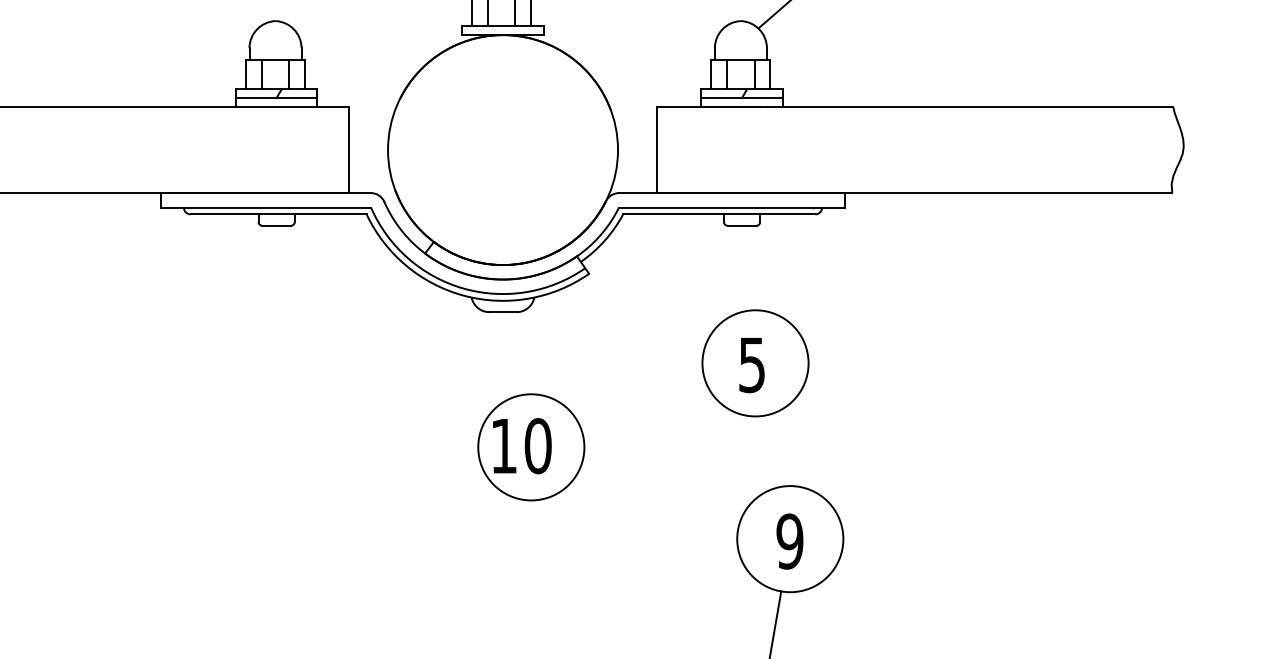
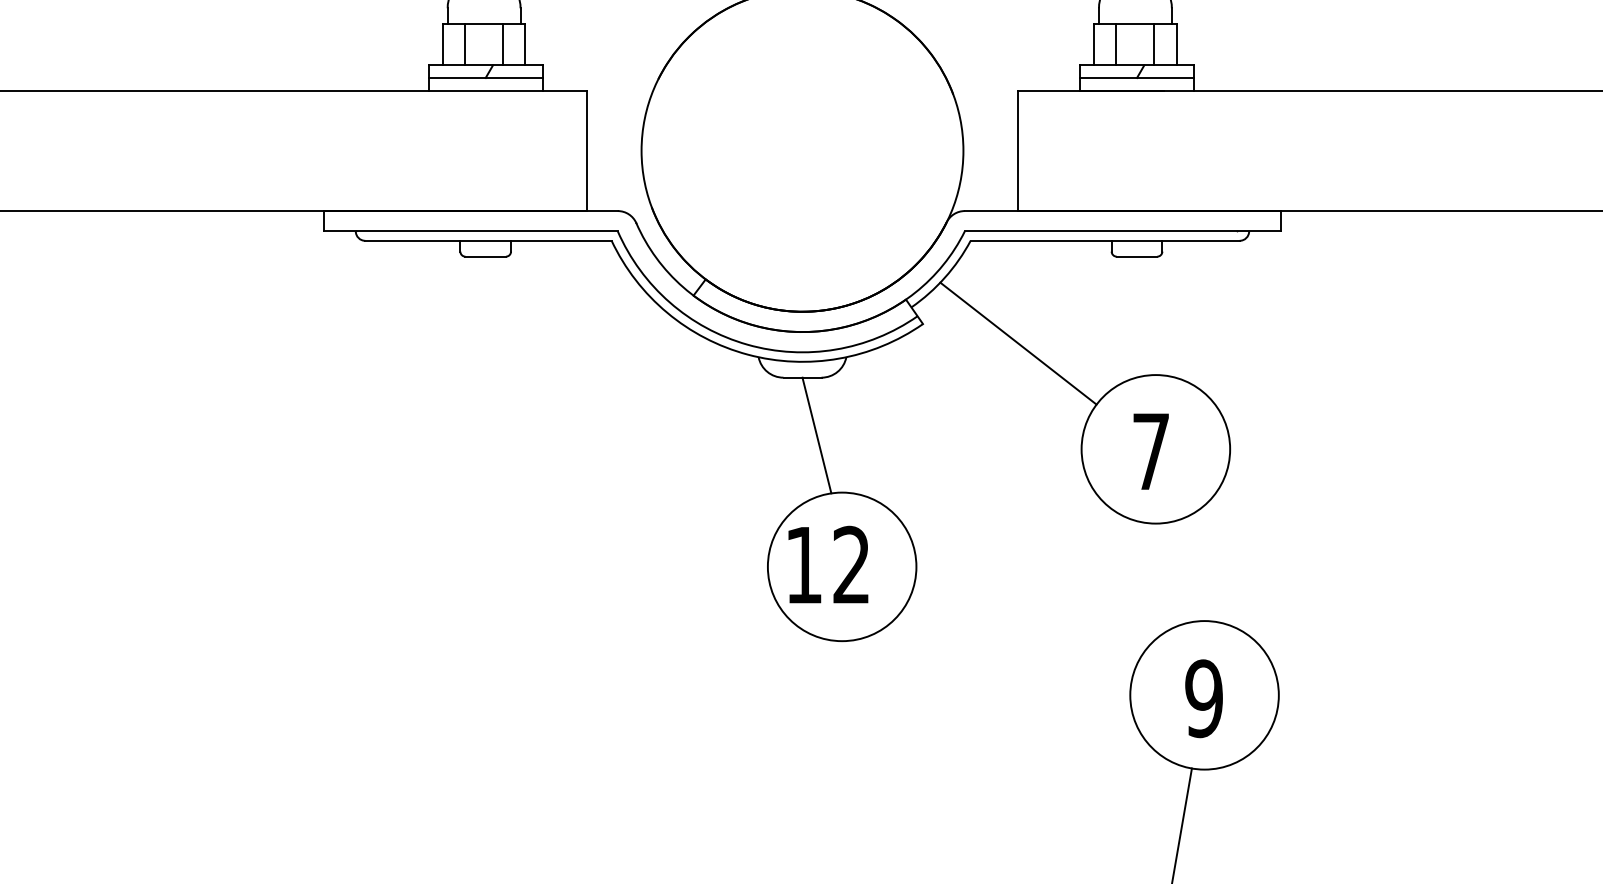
line: (657, 287) -> (1018, 343), added
line: (513, 353) -> (817, 435), added
text: (751, 365) -> (1150, 452), 5 -> 7
text: (537, 446) -> (850, 565), 10 -> 12

